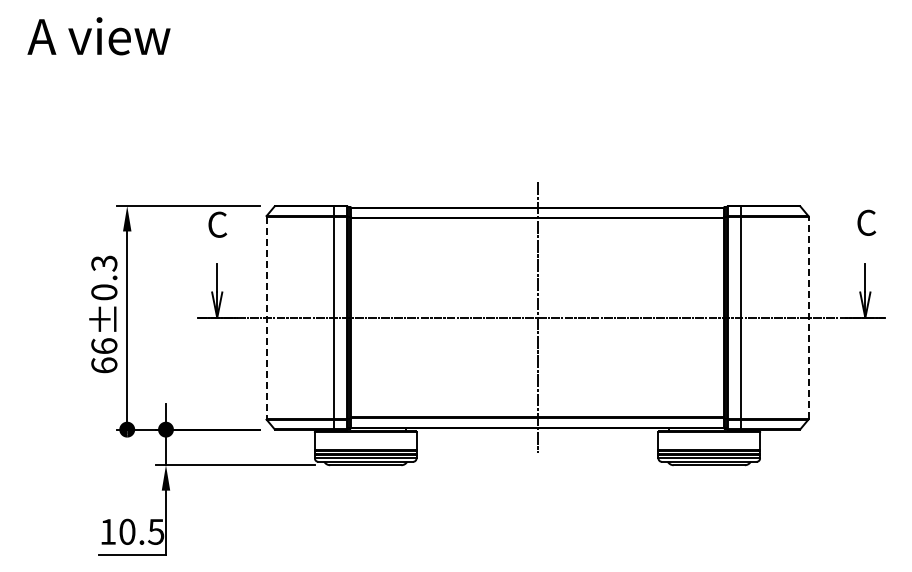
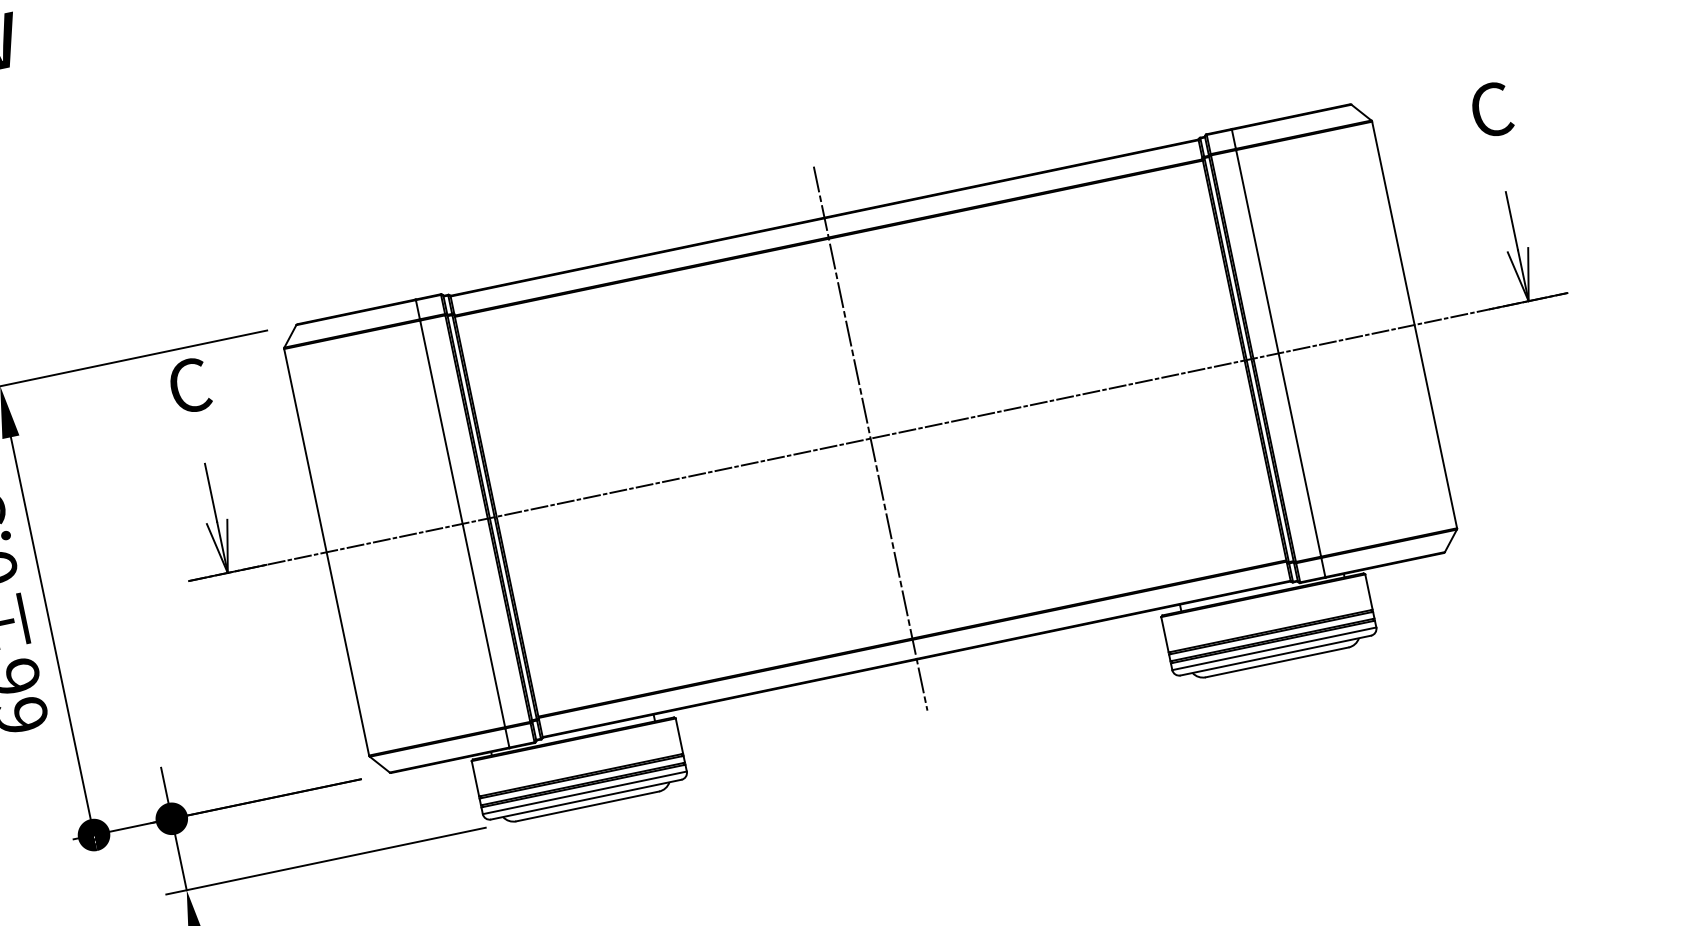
line: (808, 317) -> (1414, 324), dashed -> solid
line: (266, 318) -> (326, 553), dashed -> solid

